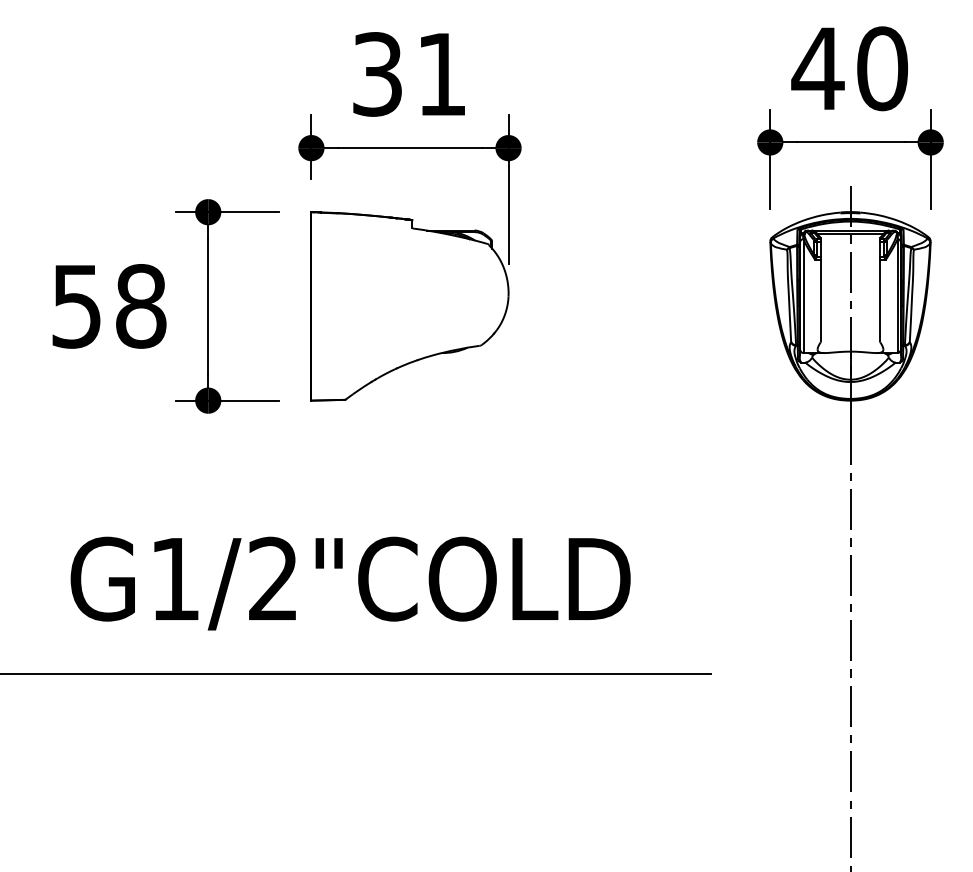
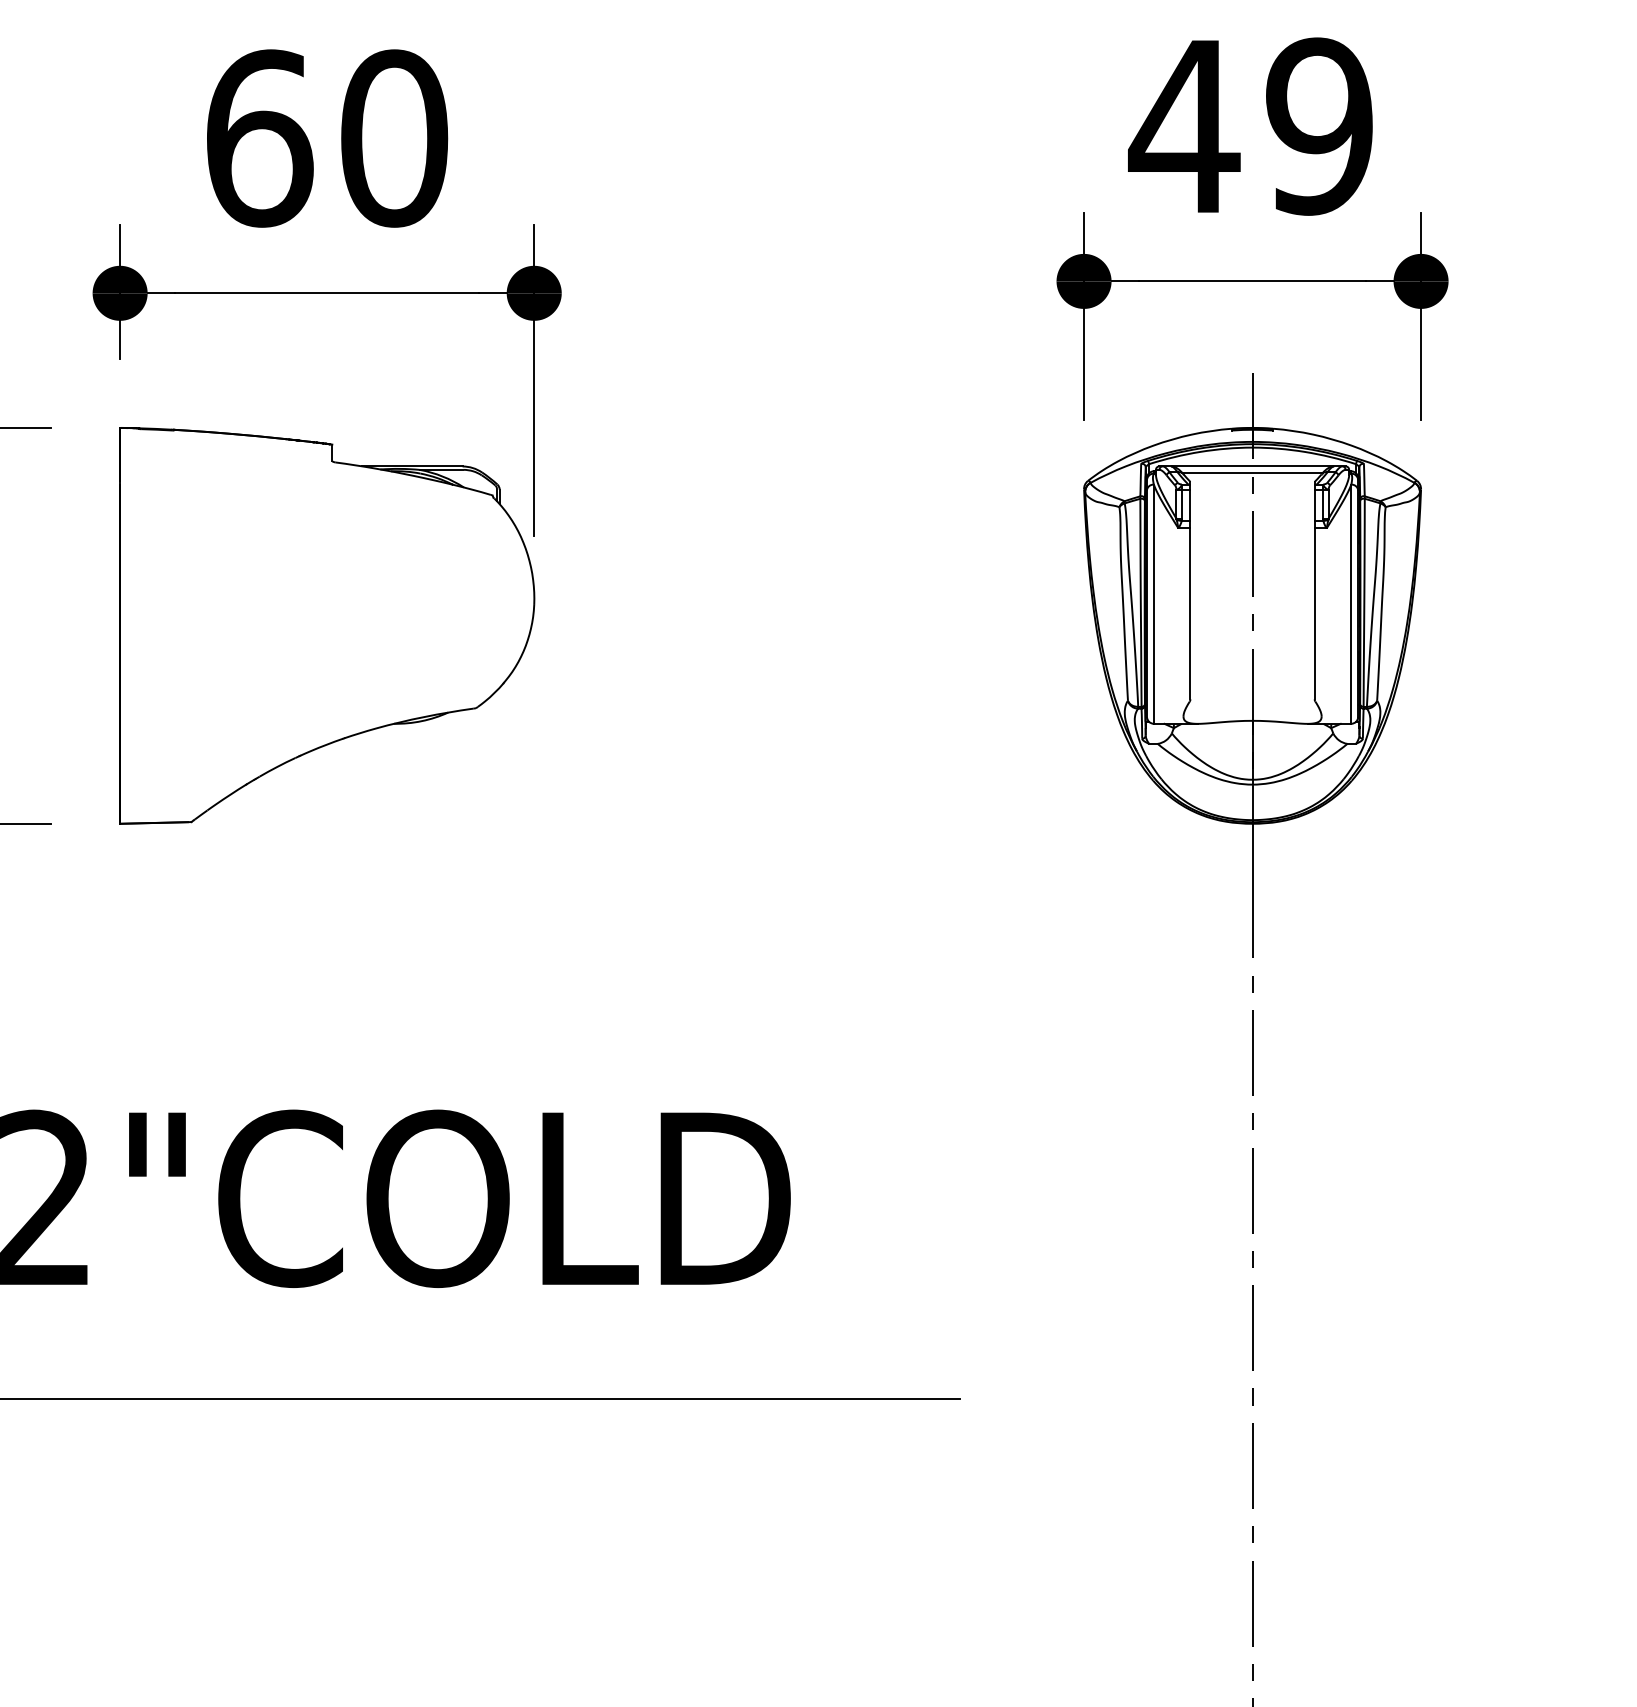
text: (882, 68) -> (1319, 126), 40 -> 49
text: (409, 74) -> (326, 138), 31 -> 60

